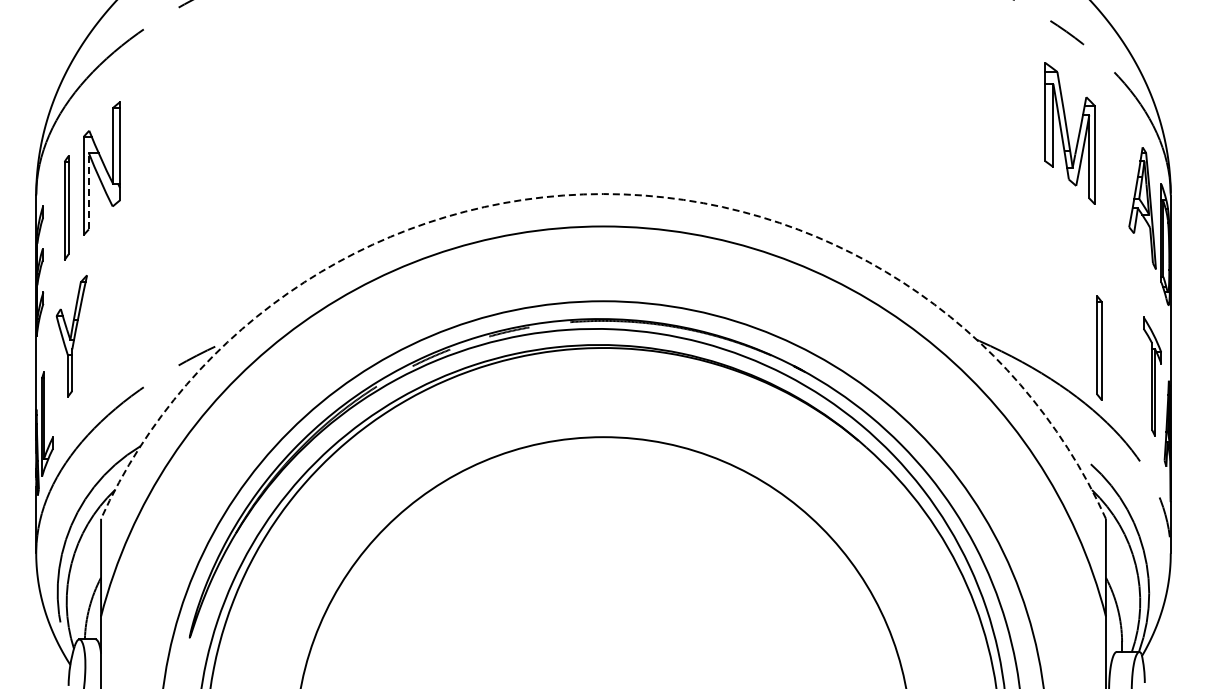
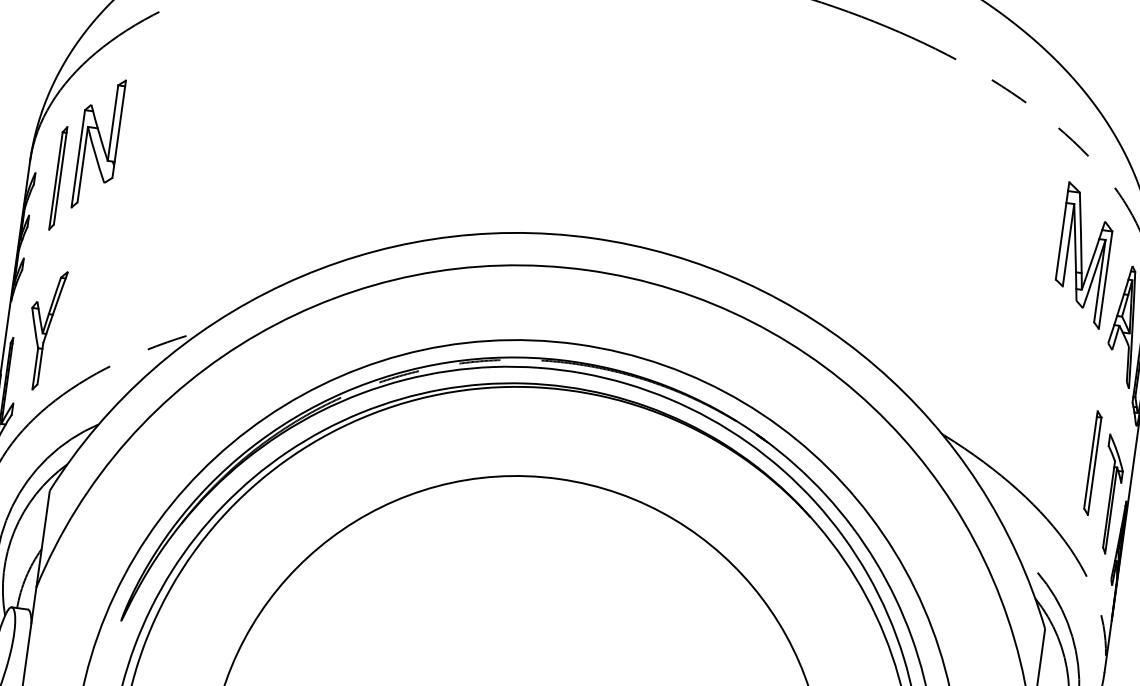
part: (1069, 133) -> (1083, 255), moved
line: (88, 190) -> (82, 163), dashed -> solid
arc: (603, 194) -> (592, 238), dashed -> solid
part: (71, 336) -> (44, 330), moved
part: (1099, 347) -> (1093, 462), moved

